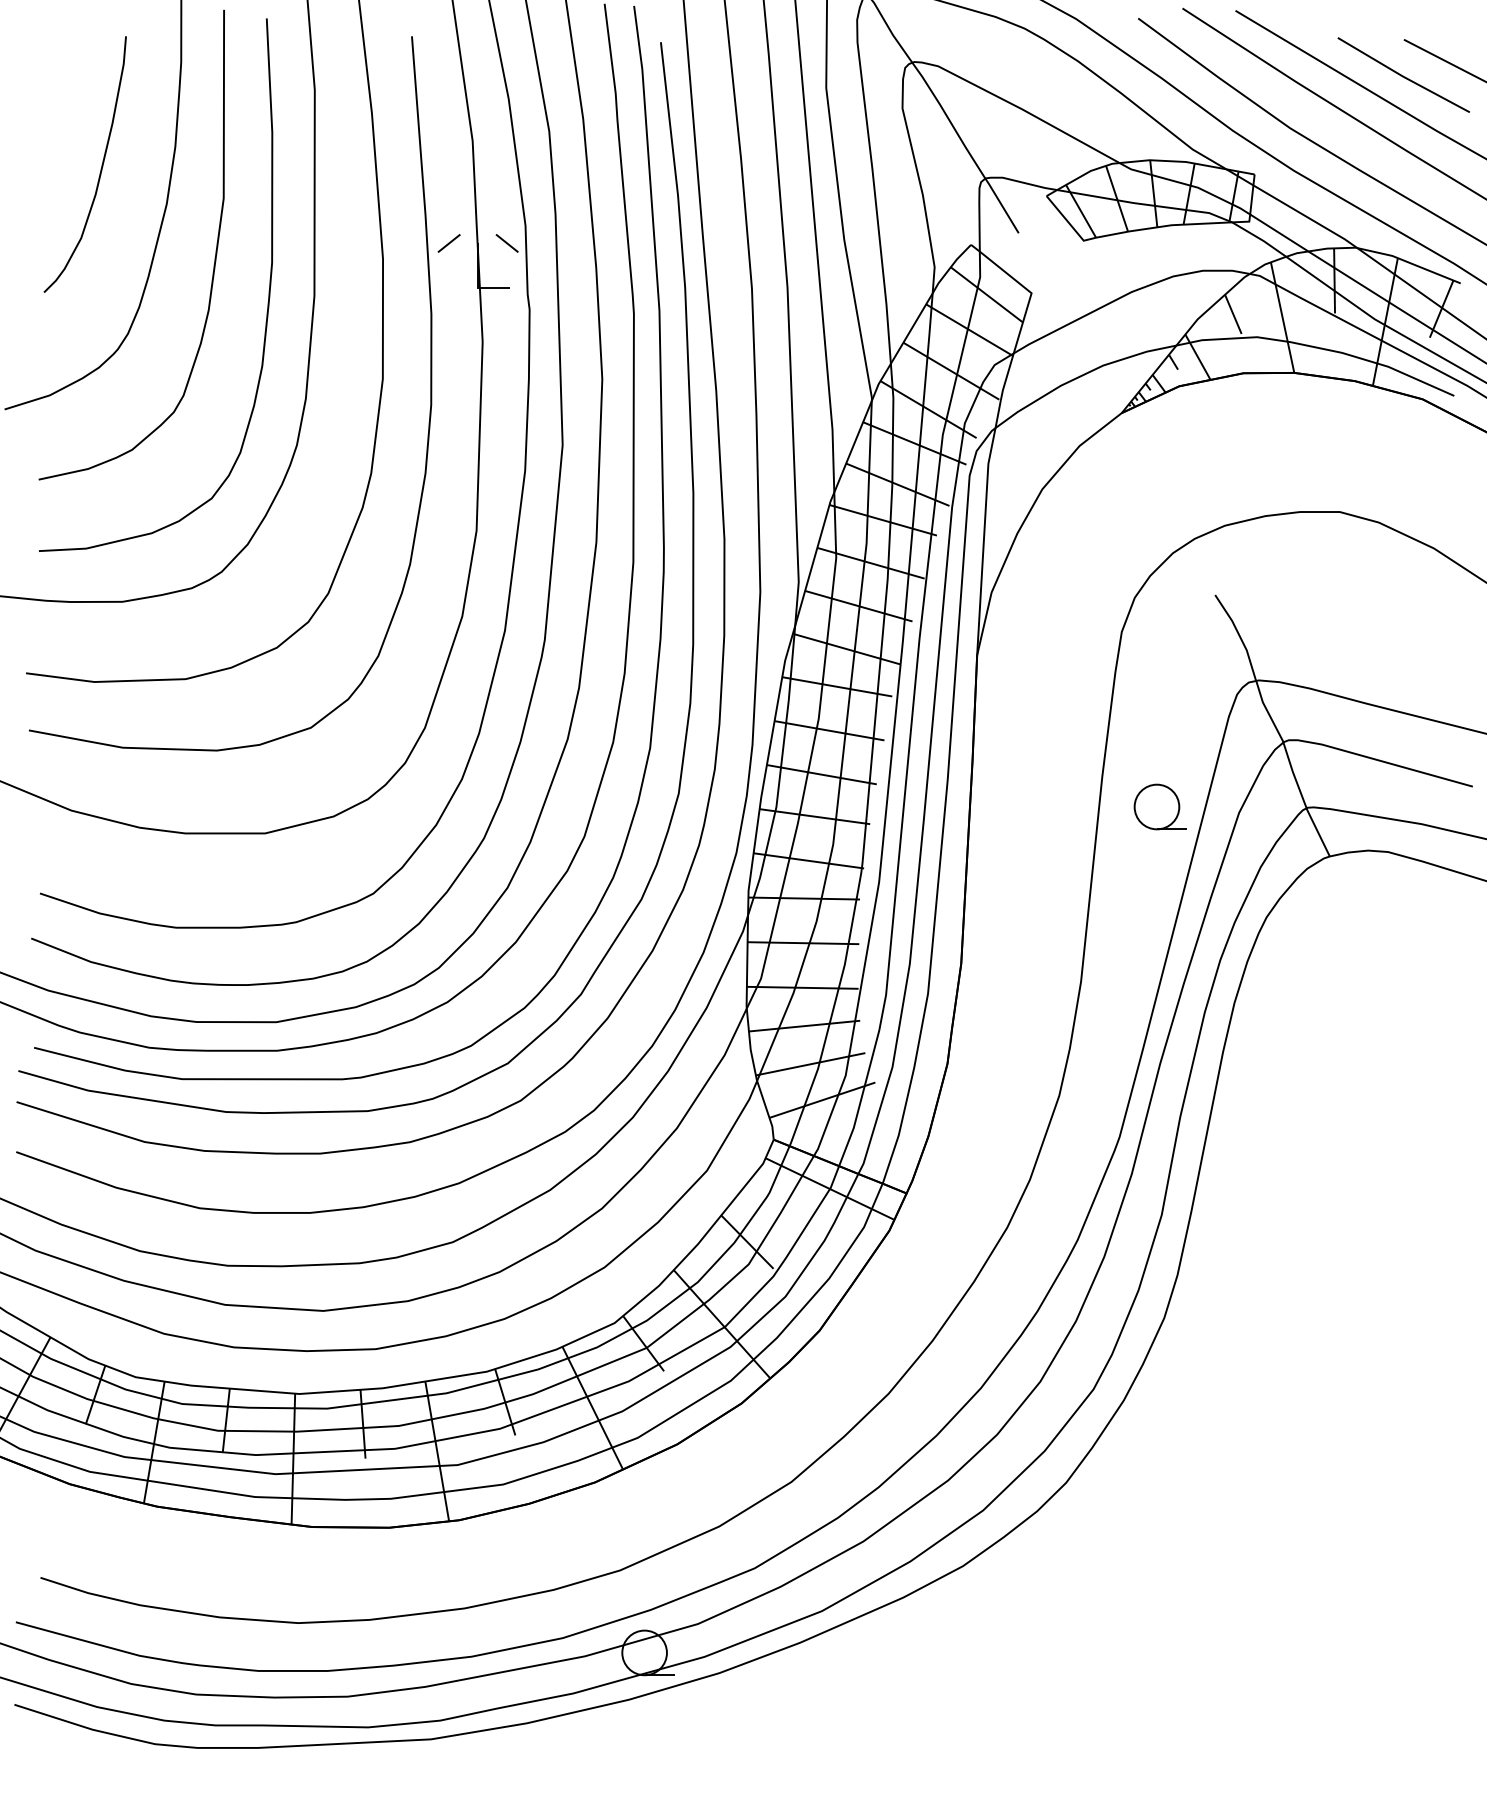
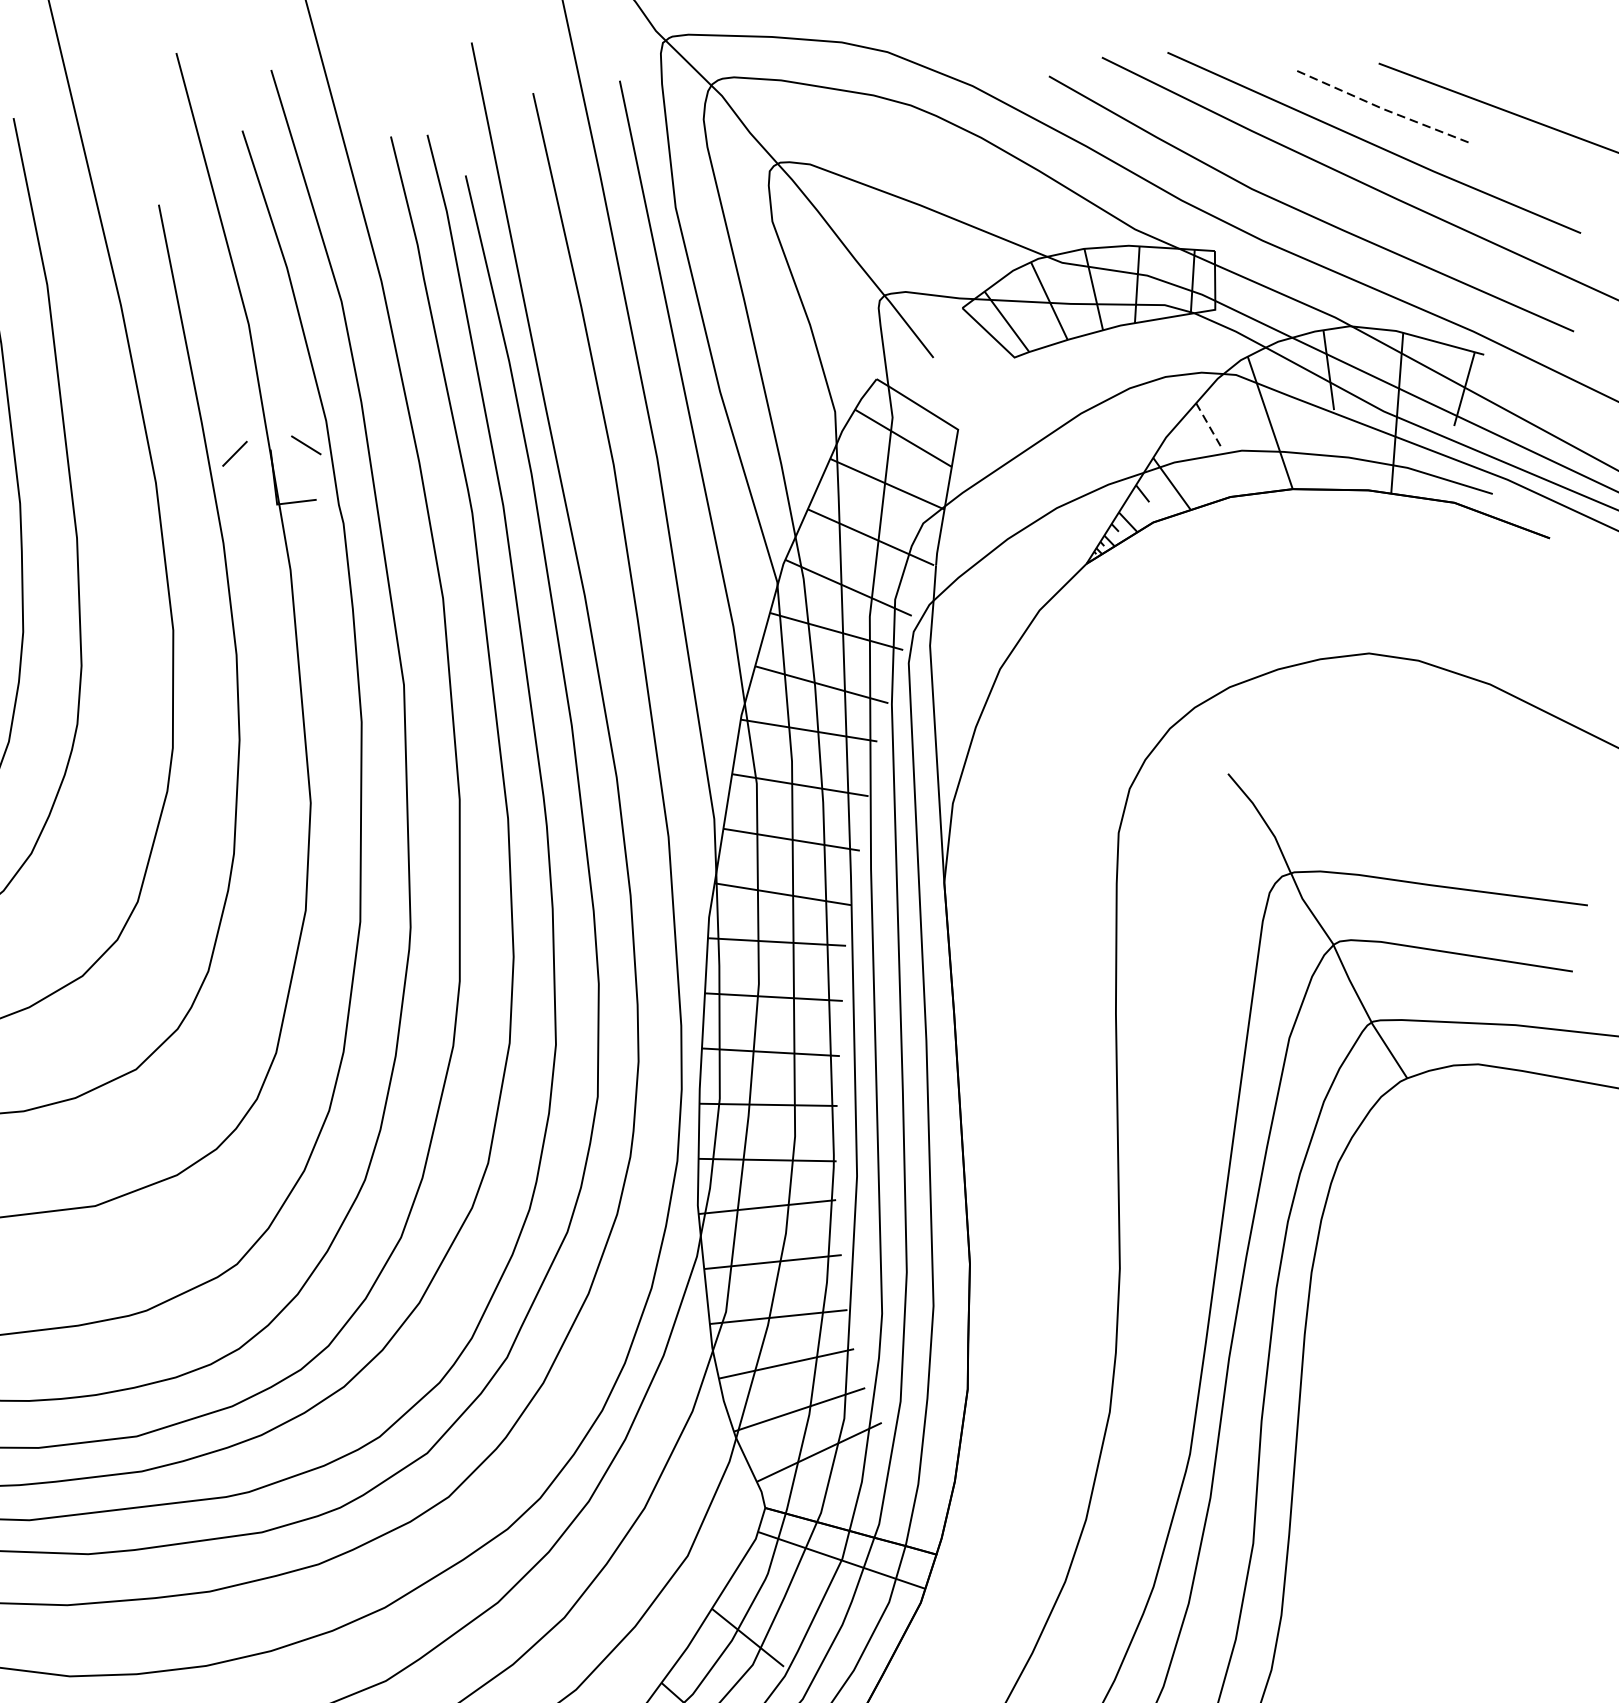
line: (1402, 76) -> (1382, 108), solid -> dashed
line: (1233, 314) -> (1209, 426), solid -> dashed
part: (1159, 806) -> (1190, 1041), removed

